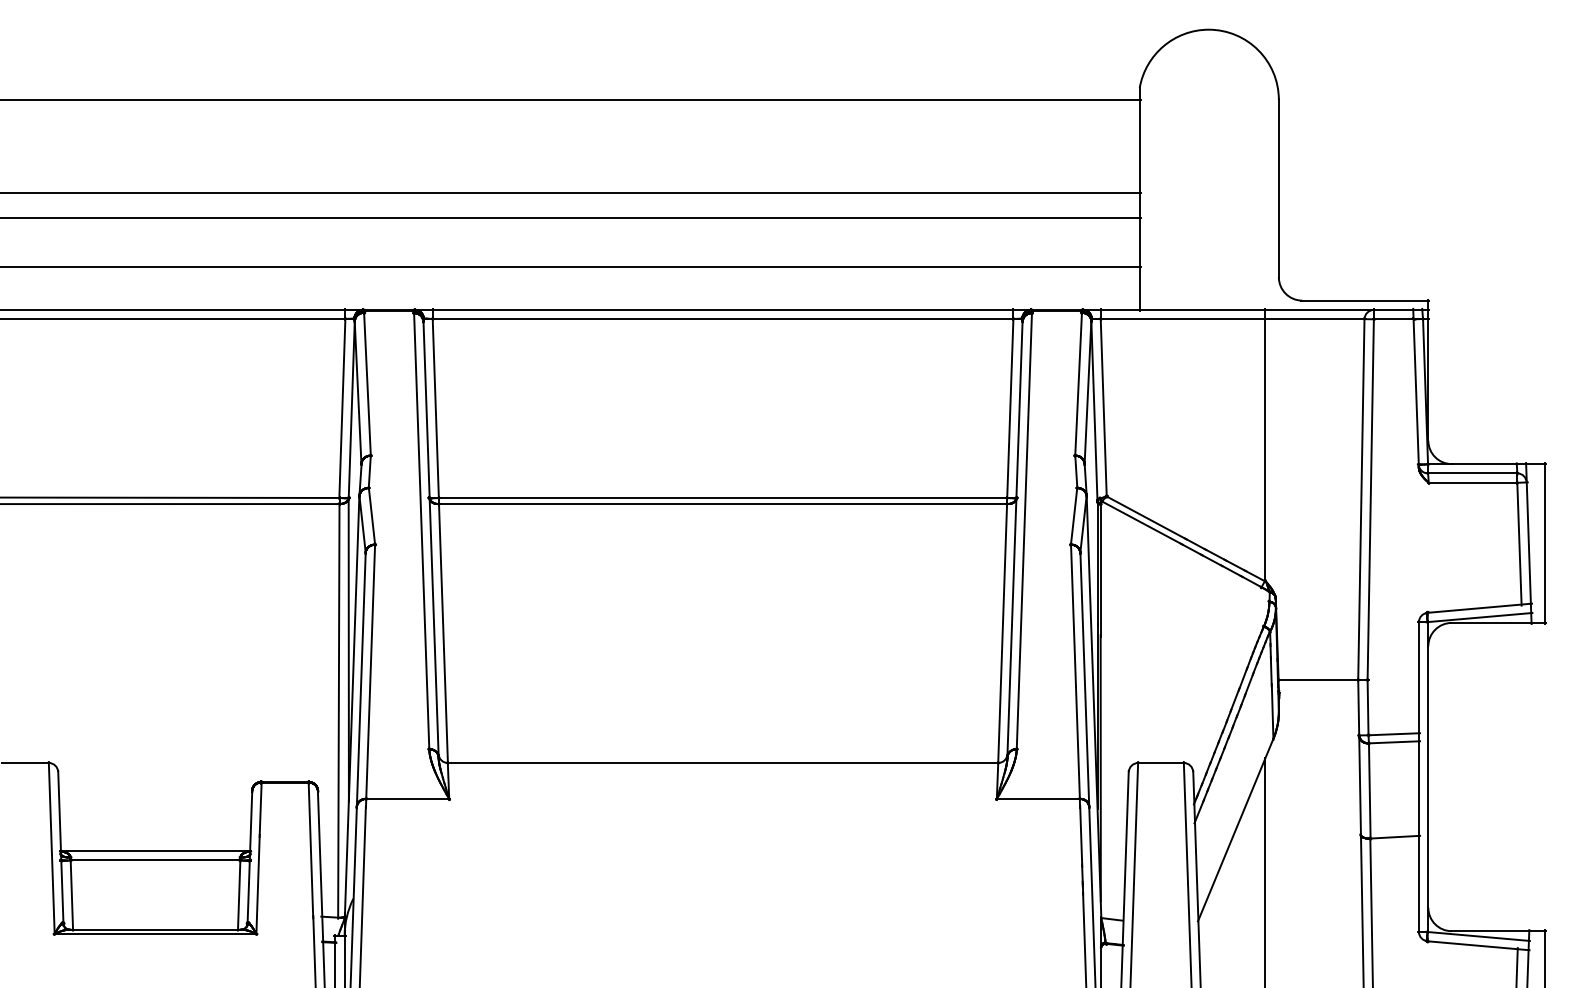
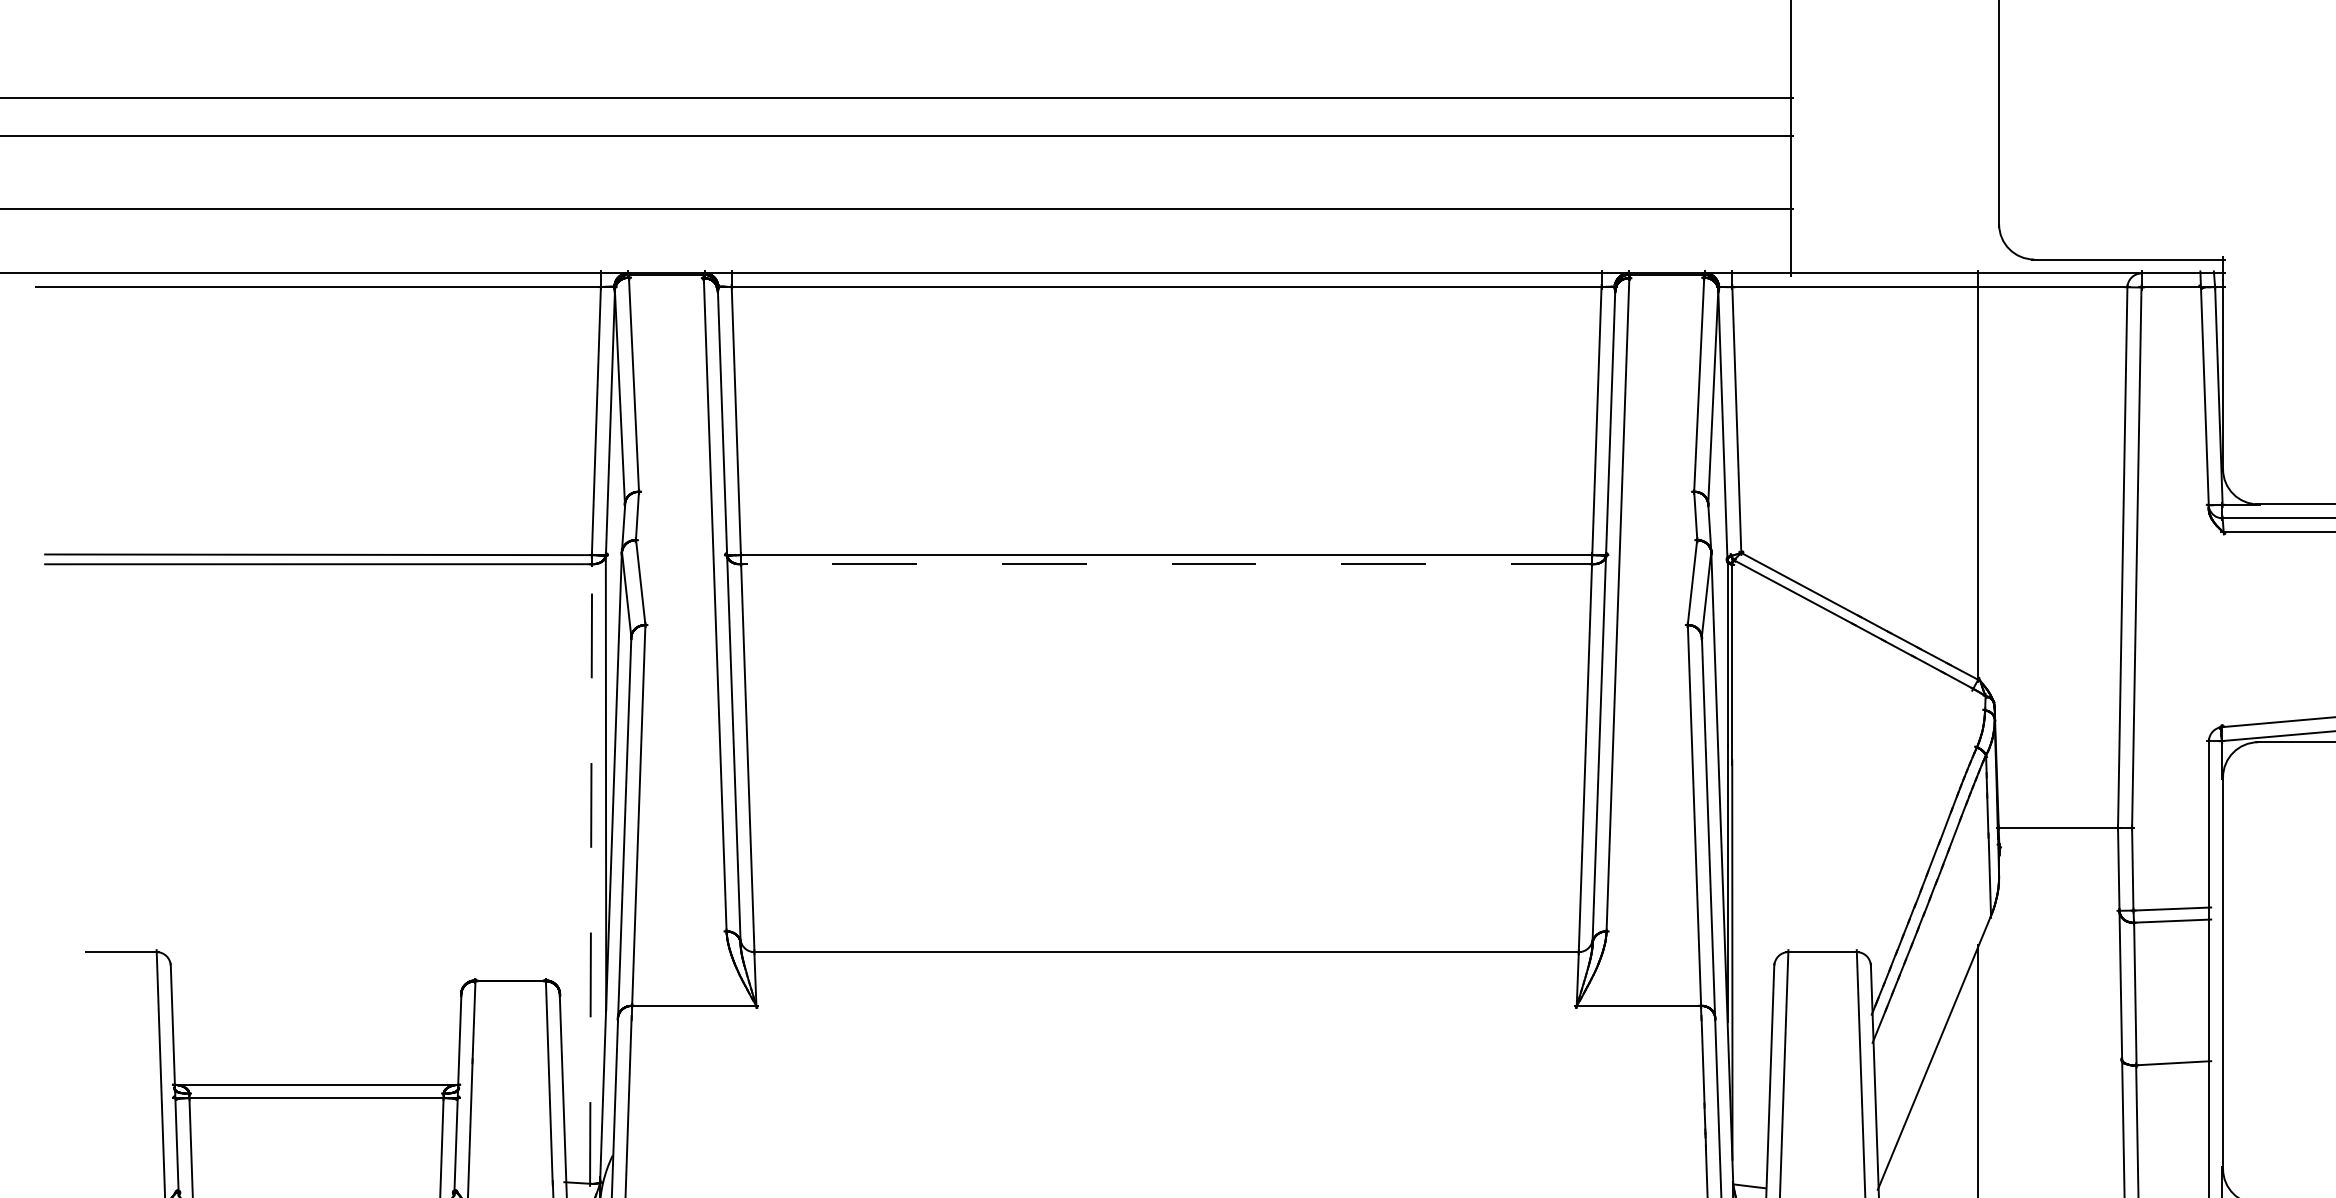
line: (722, 503) -> (1165, 563), solid -> dashed
line: (338, 710) -> (590, 873), solid -> dashed

